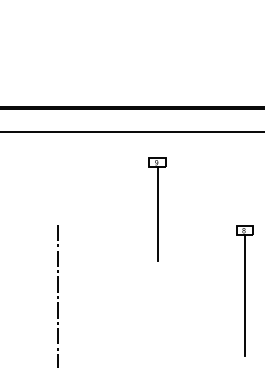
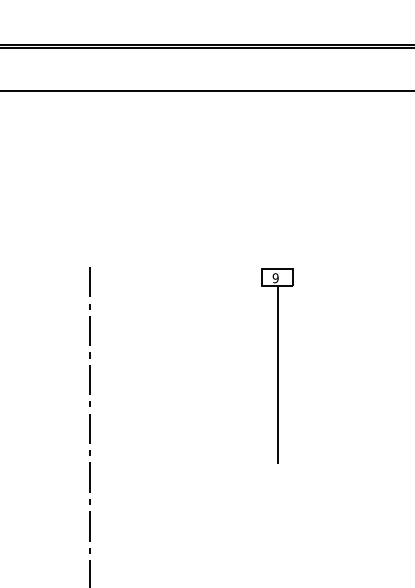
part: (157, 209) -> (277, 366), moved

